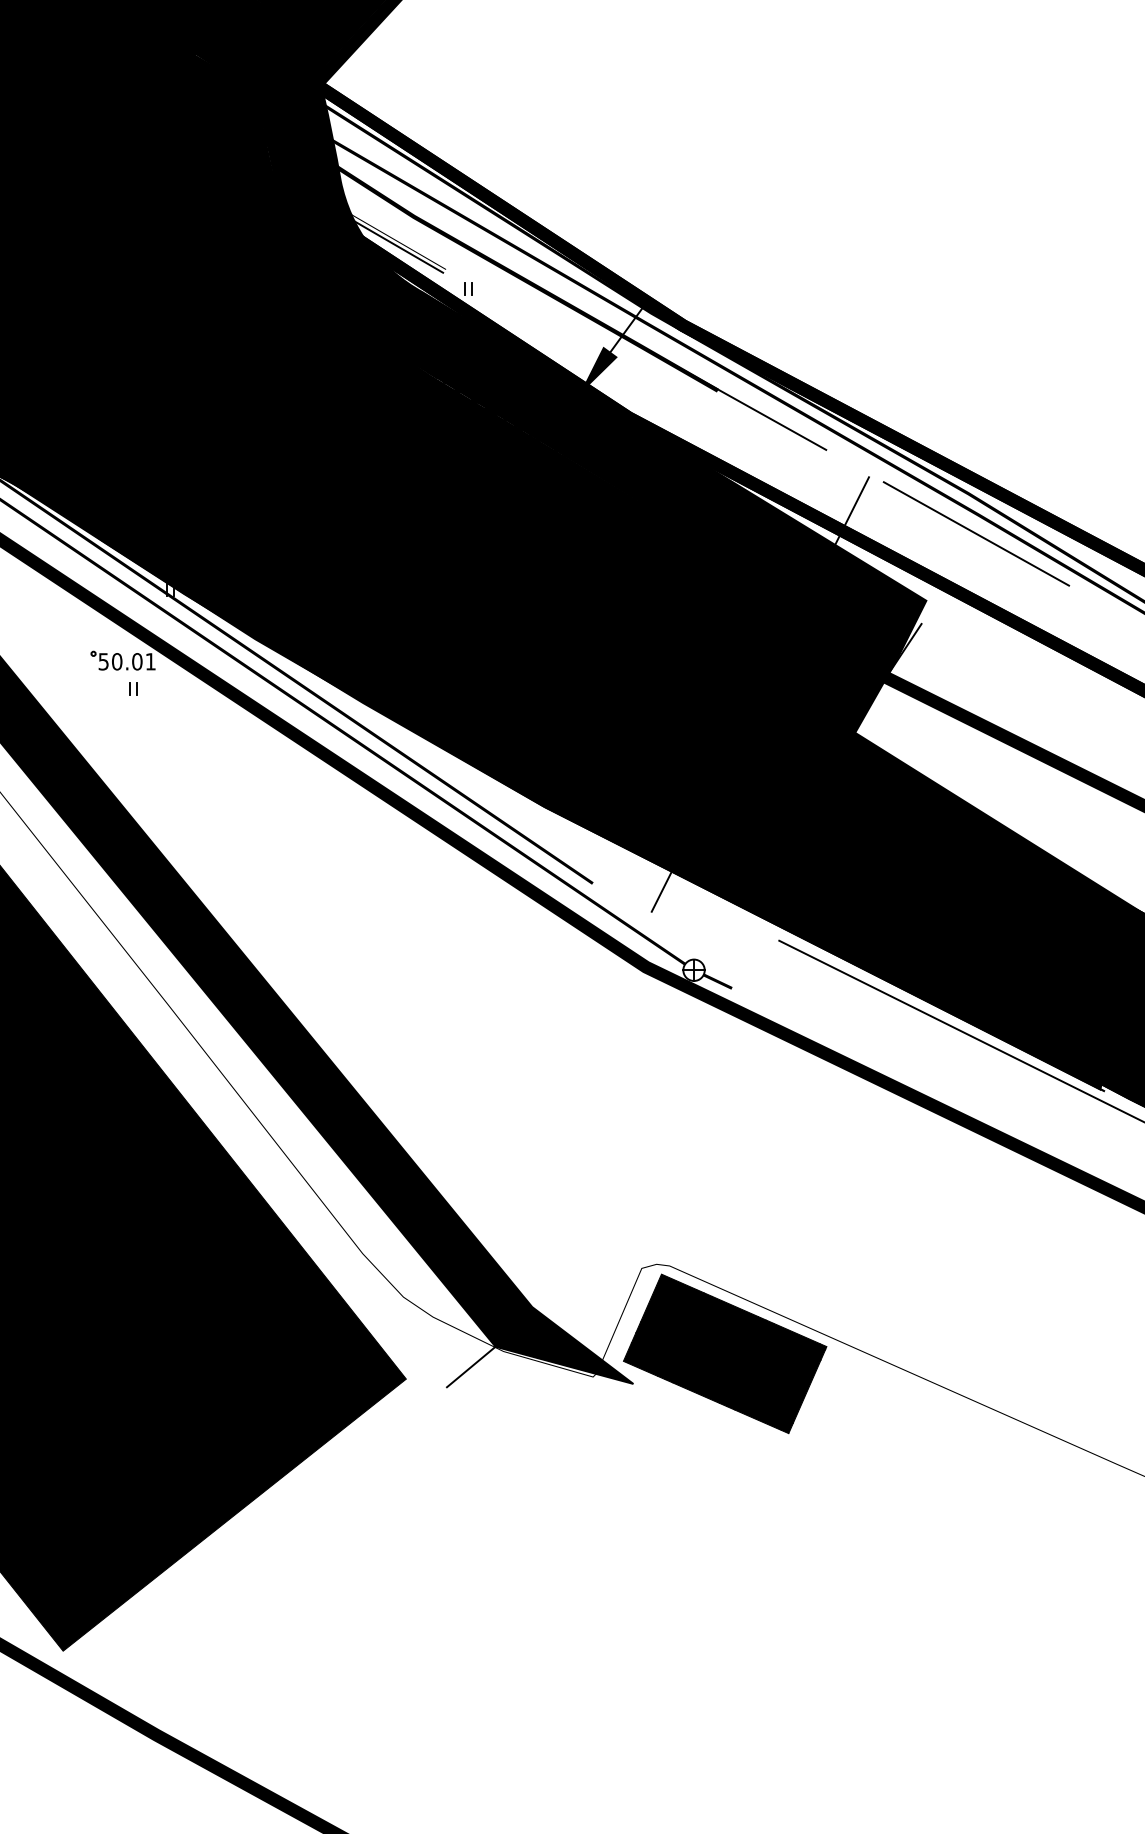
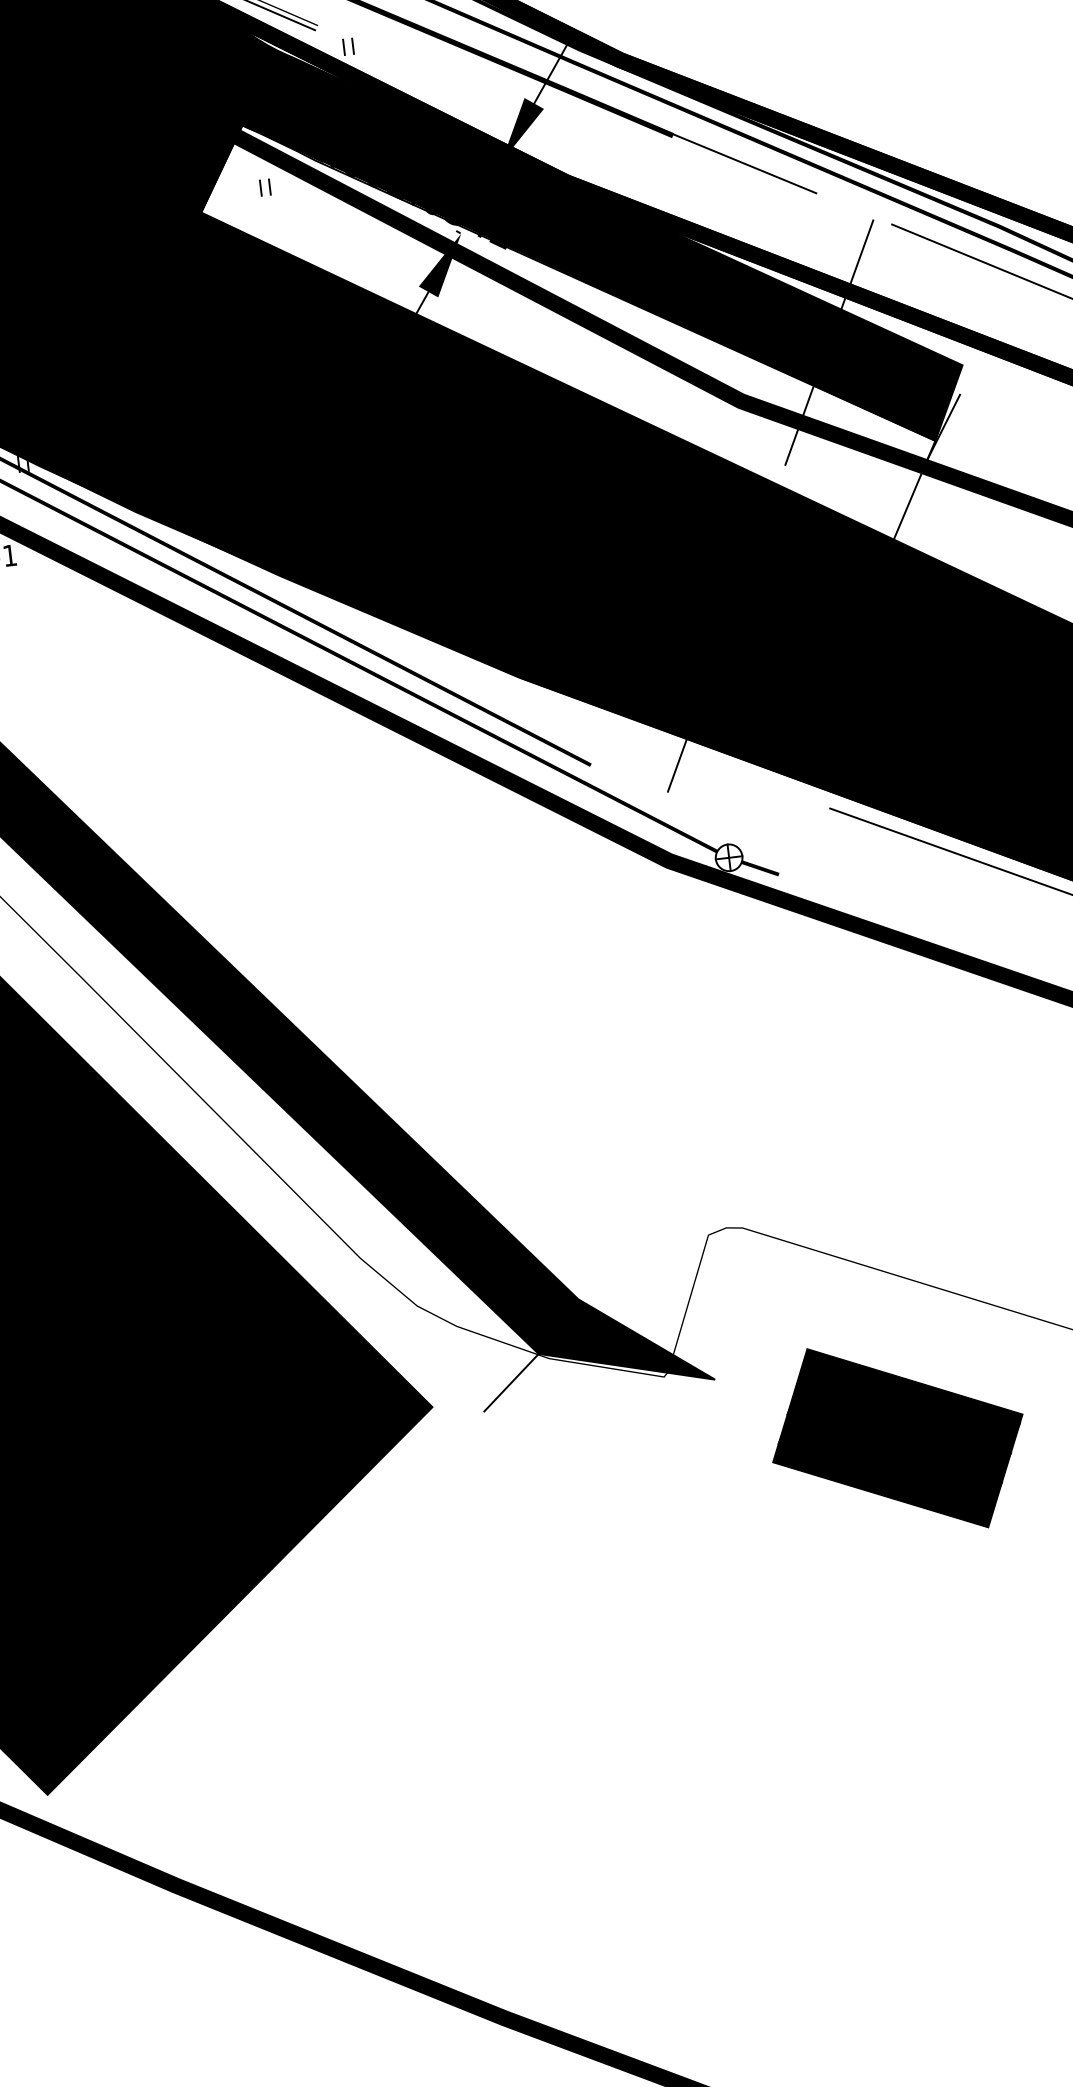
fill: (616, 538) -> (569, 333), removed
part: (725, 1353) -> (898, 1437), moved

